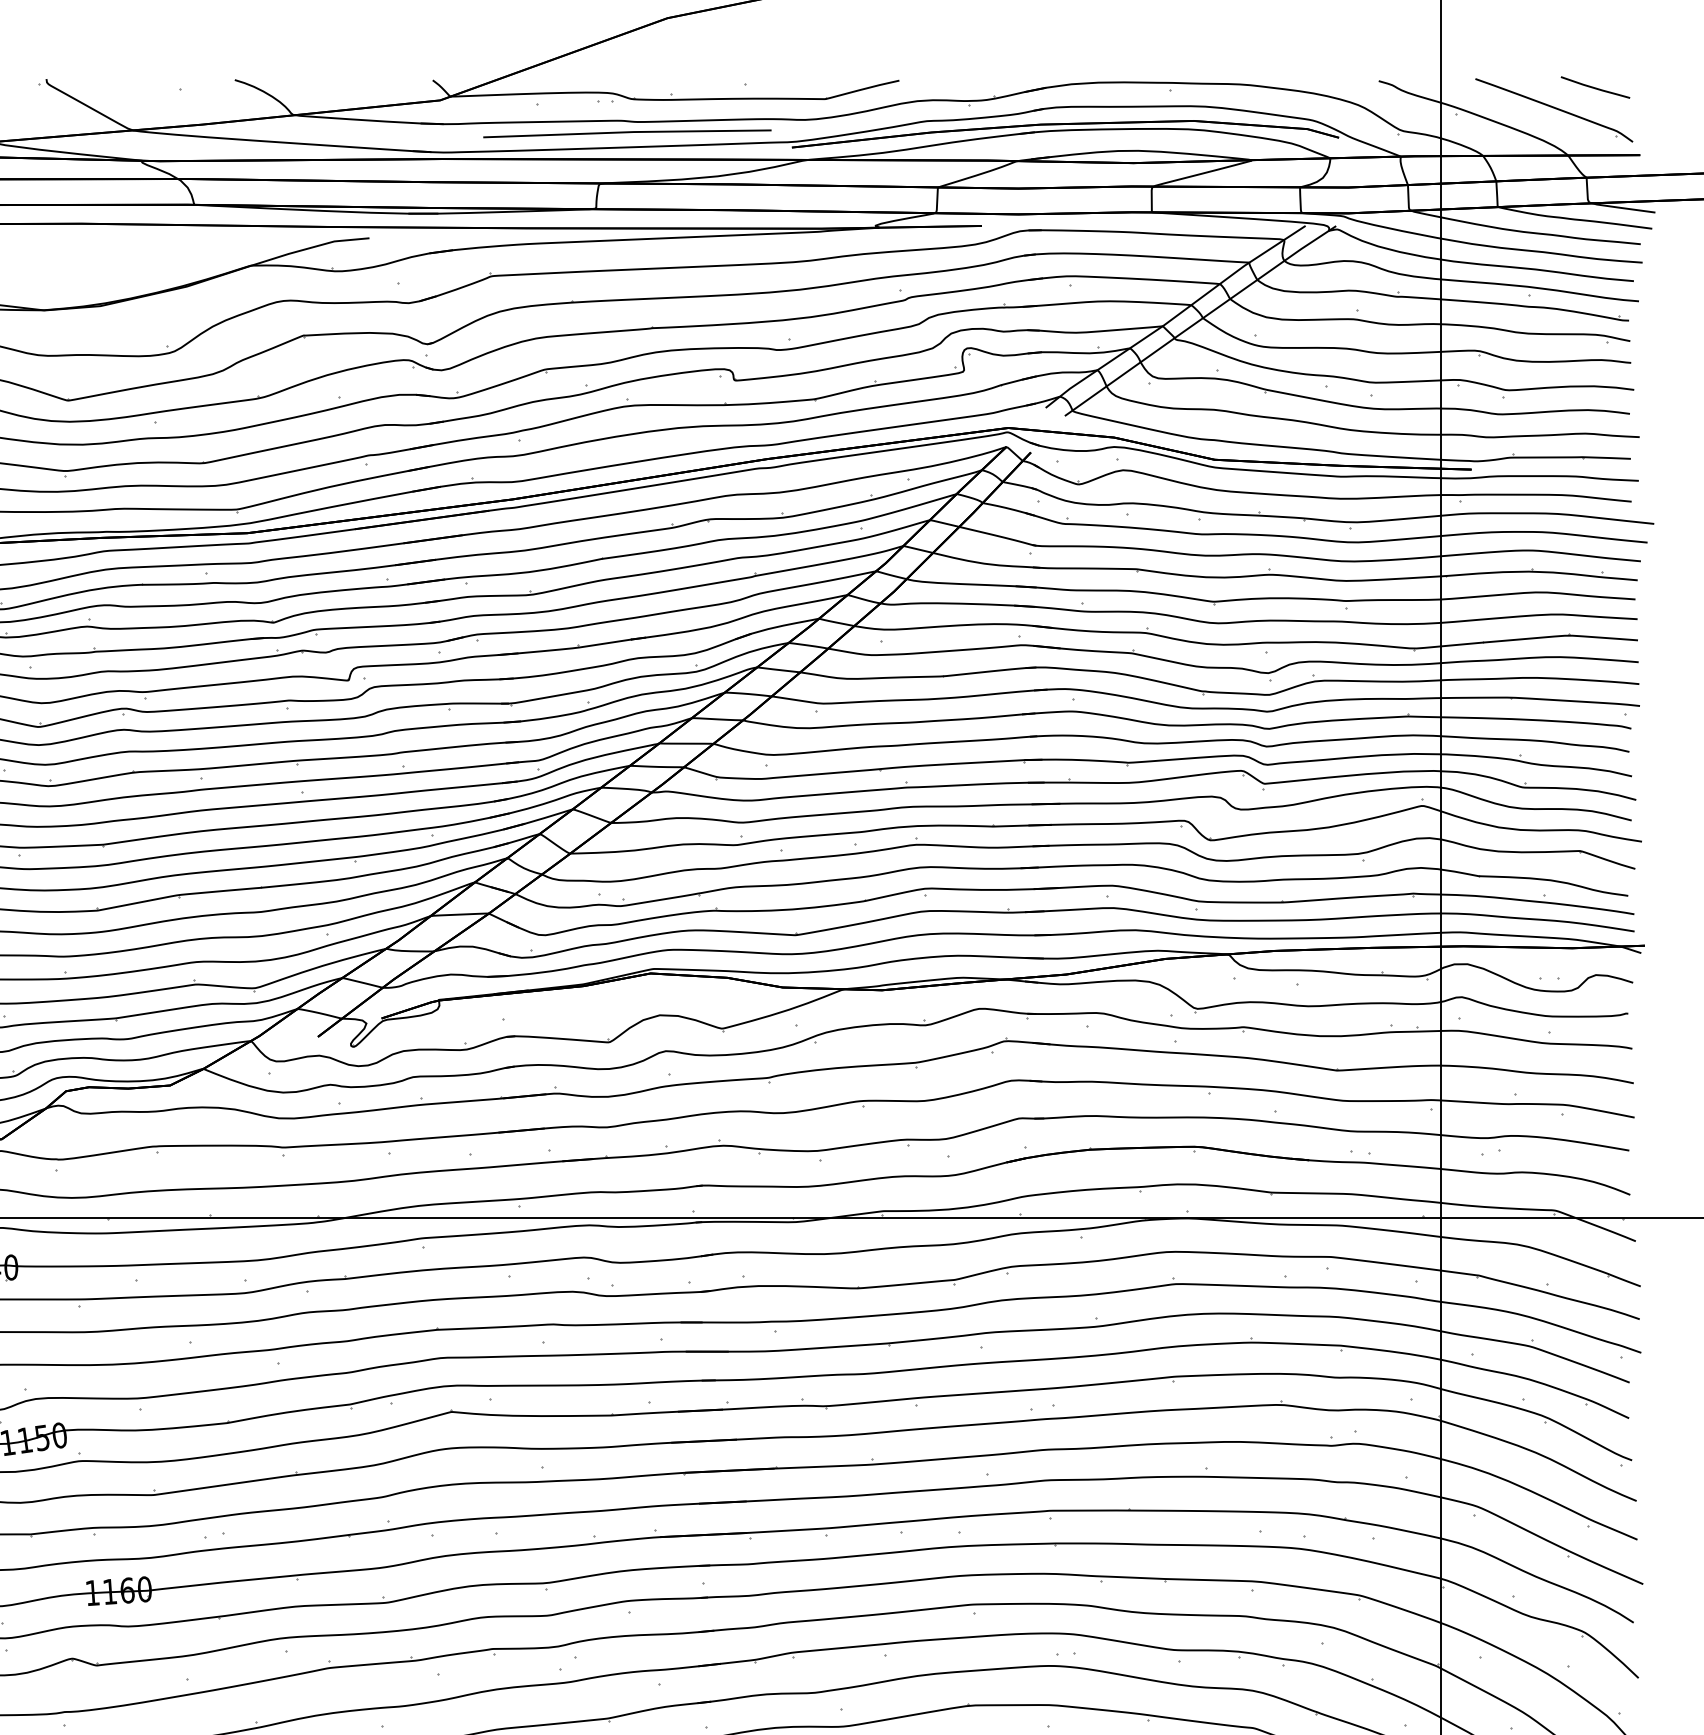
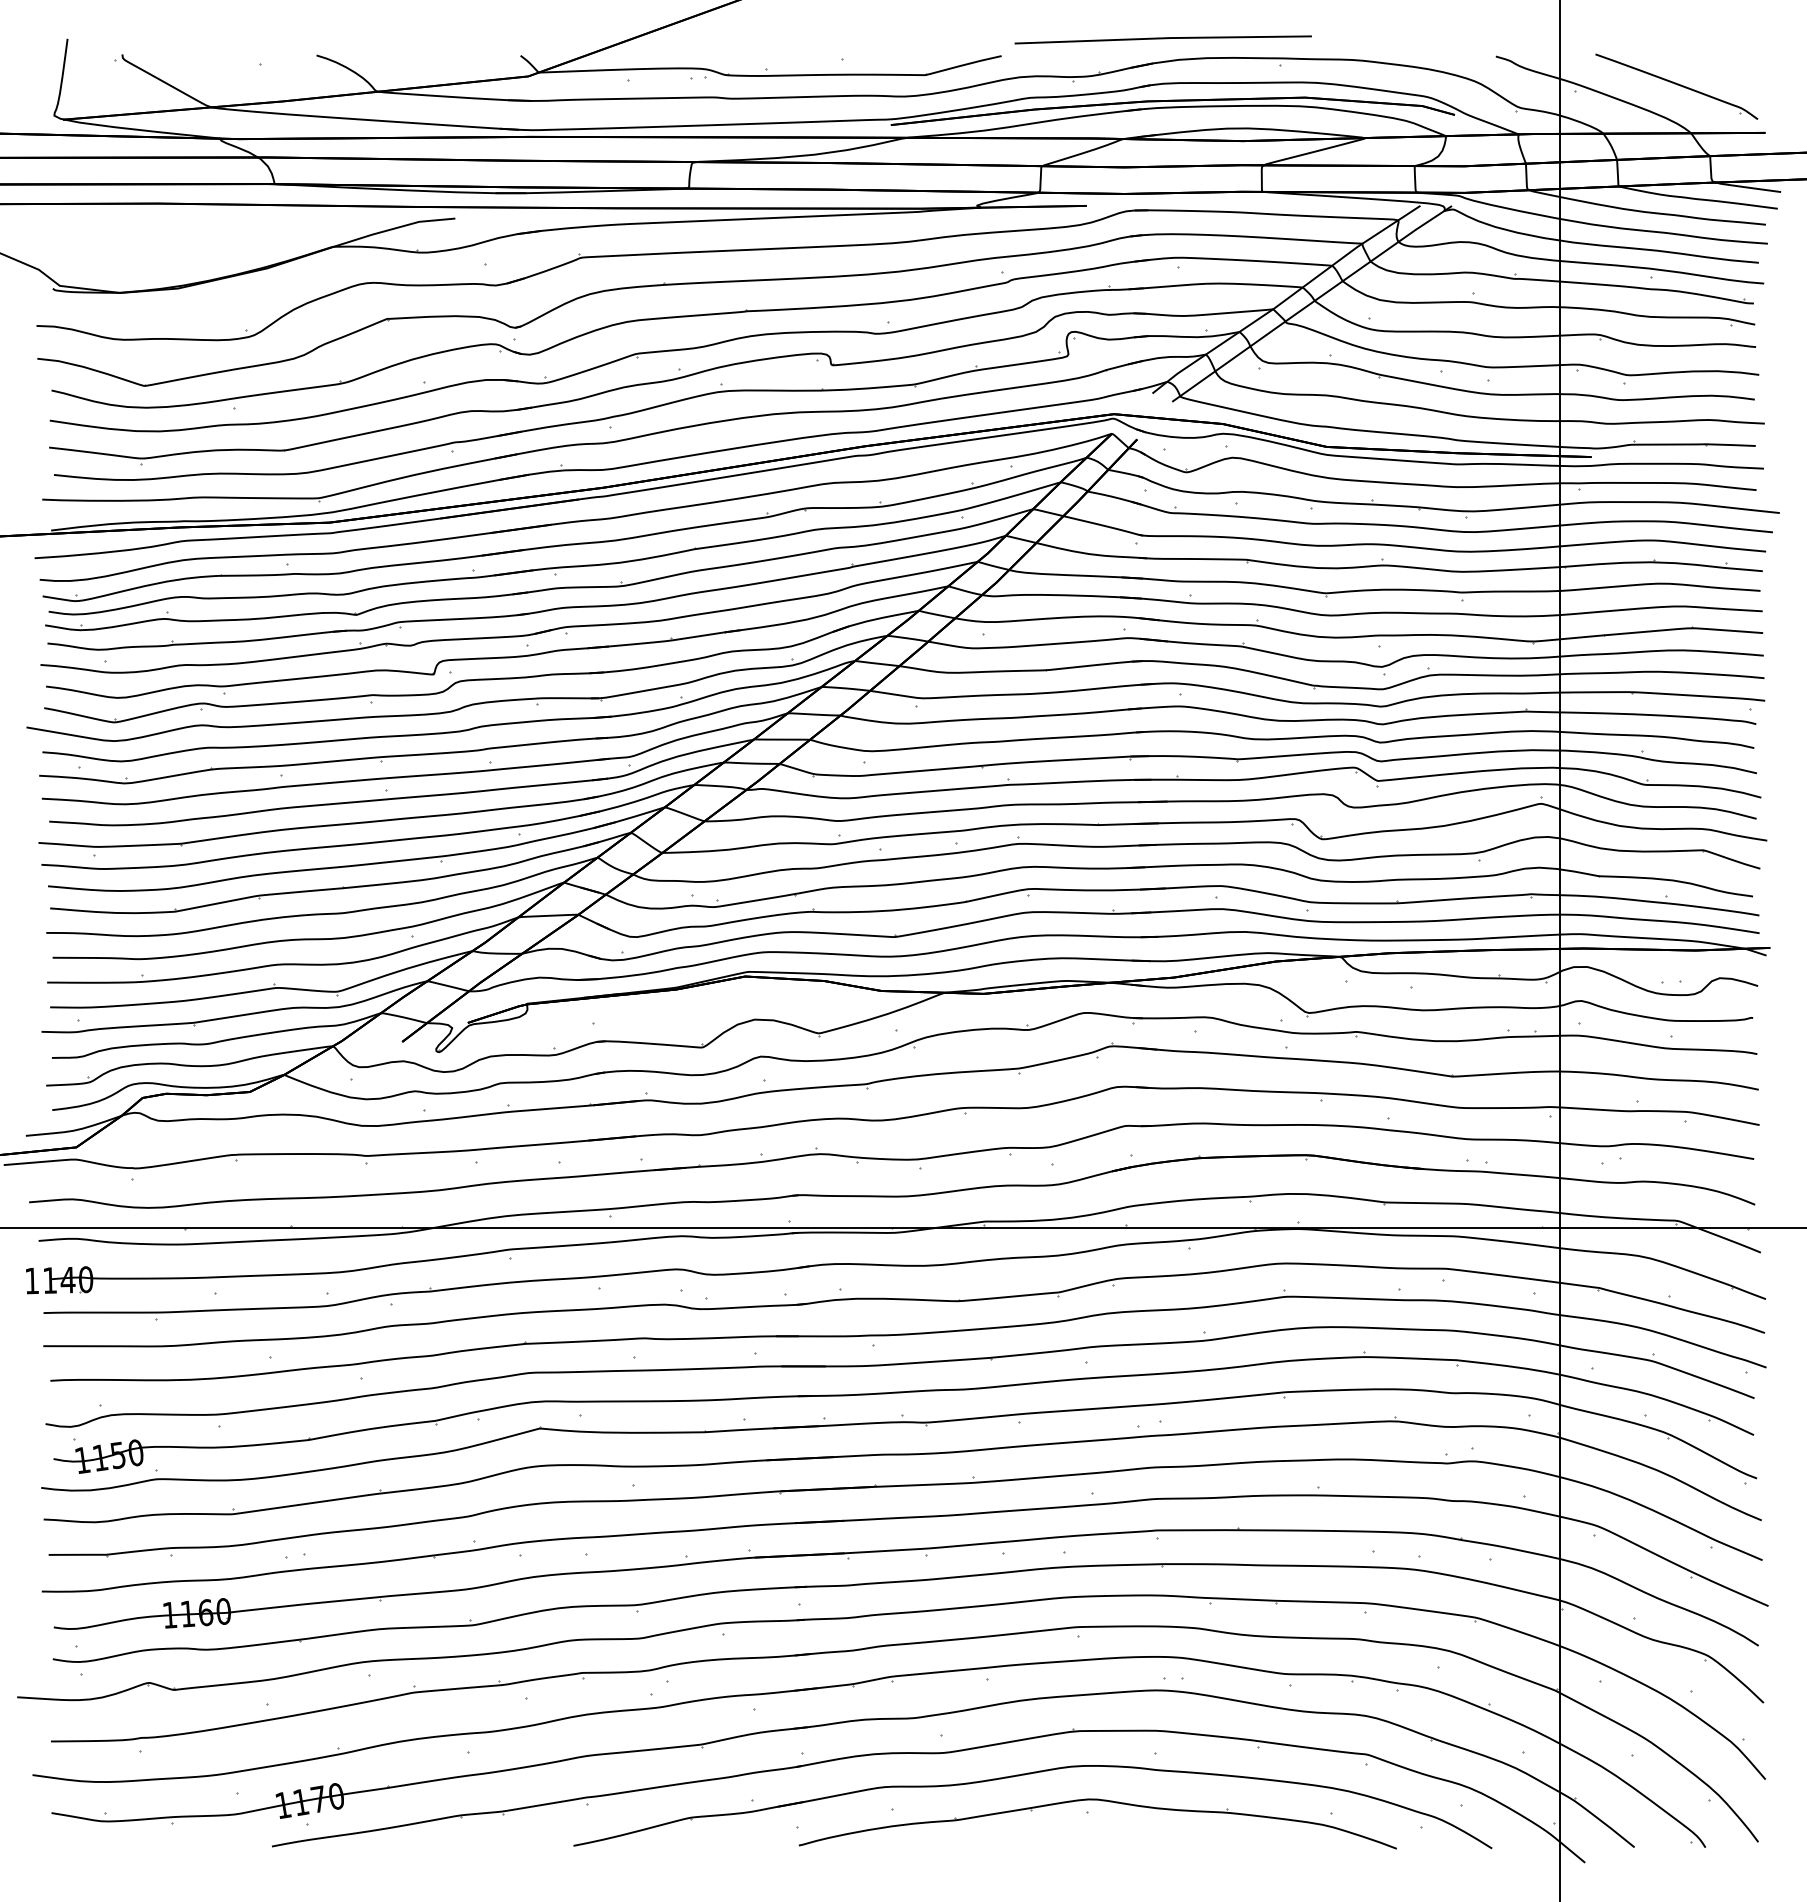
line: (1594, 86) -> (1718, 62), removed
line: (626, 133) -> (1162, 39), moved

